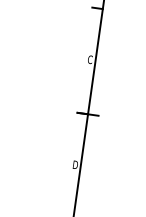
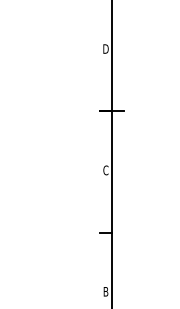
text: (89, 59) -> (105, 48), C -> D
text: (75, 164) -> (105, 170), D -> C

